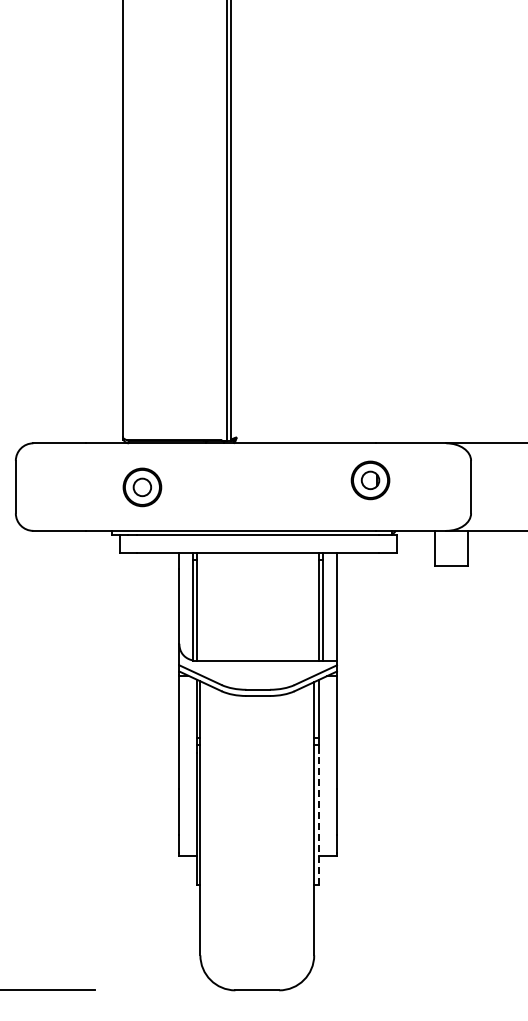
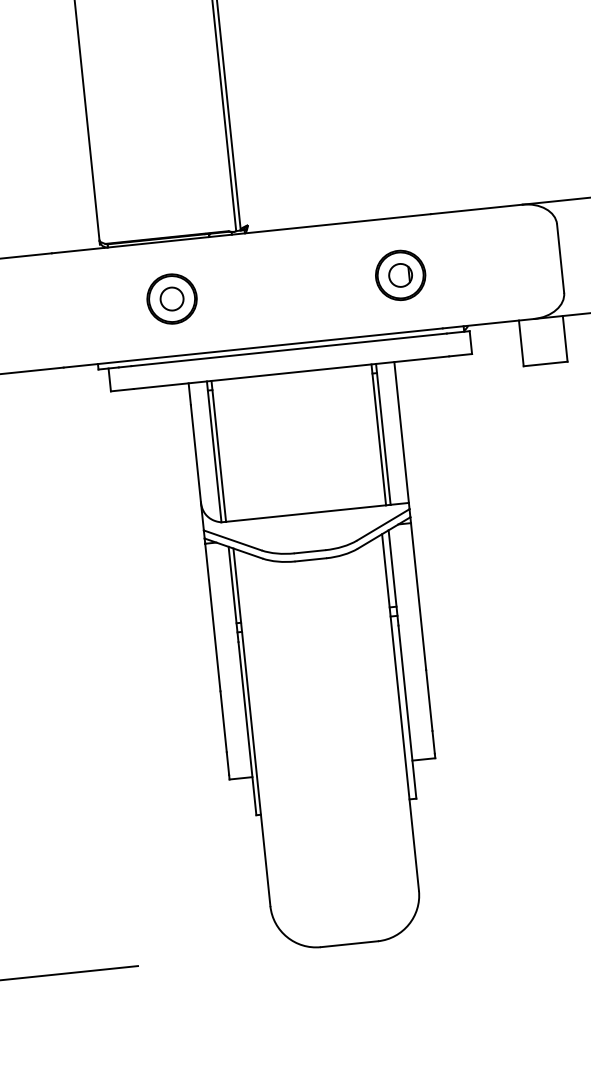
part: (370, 480) -> (400, 275), moved
part: (142, 487) -> (172, 299), moved
line: (319, 818) -> (407, 711), dashed -> solid

